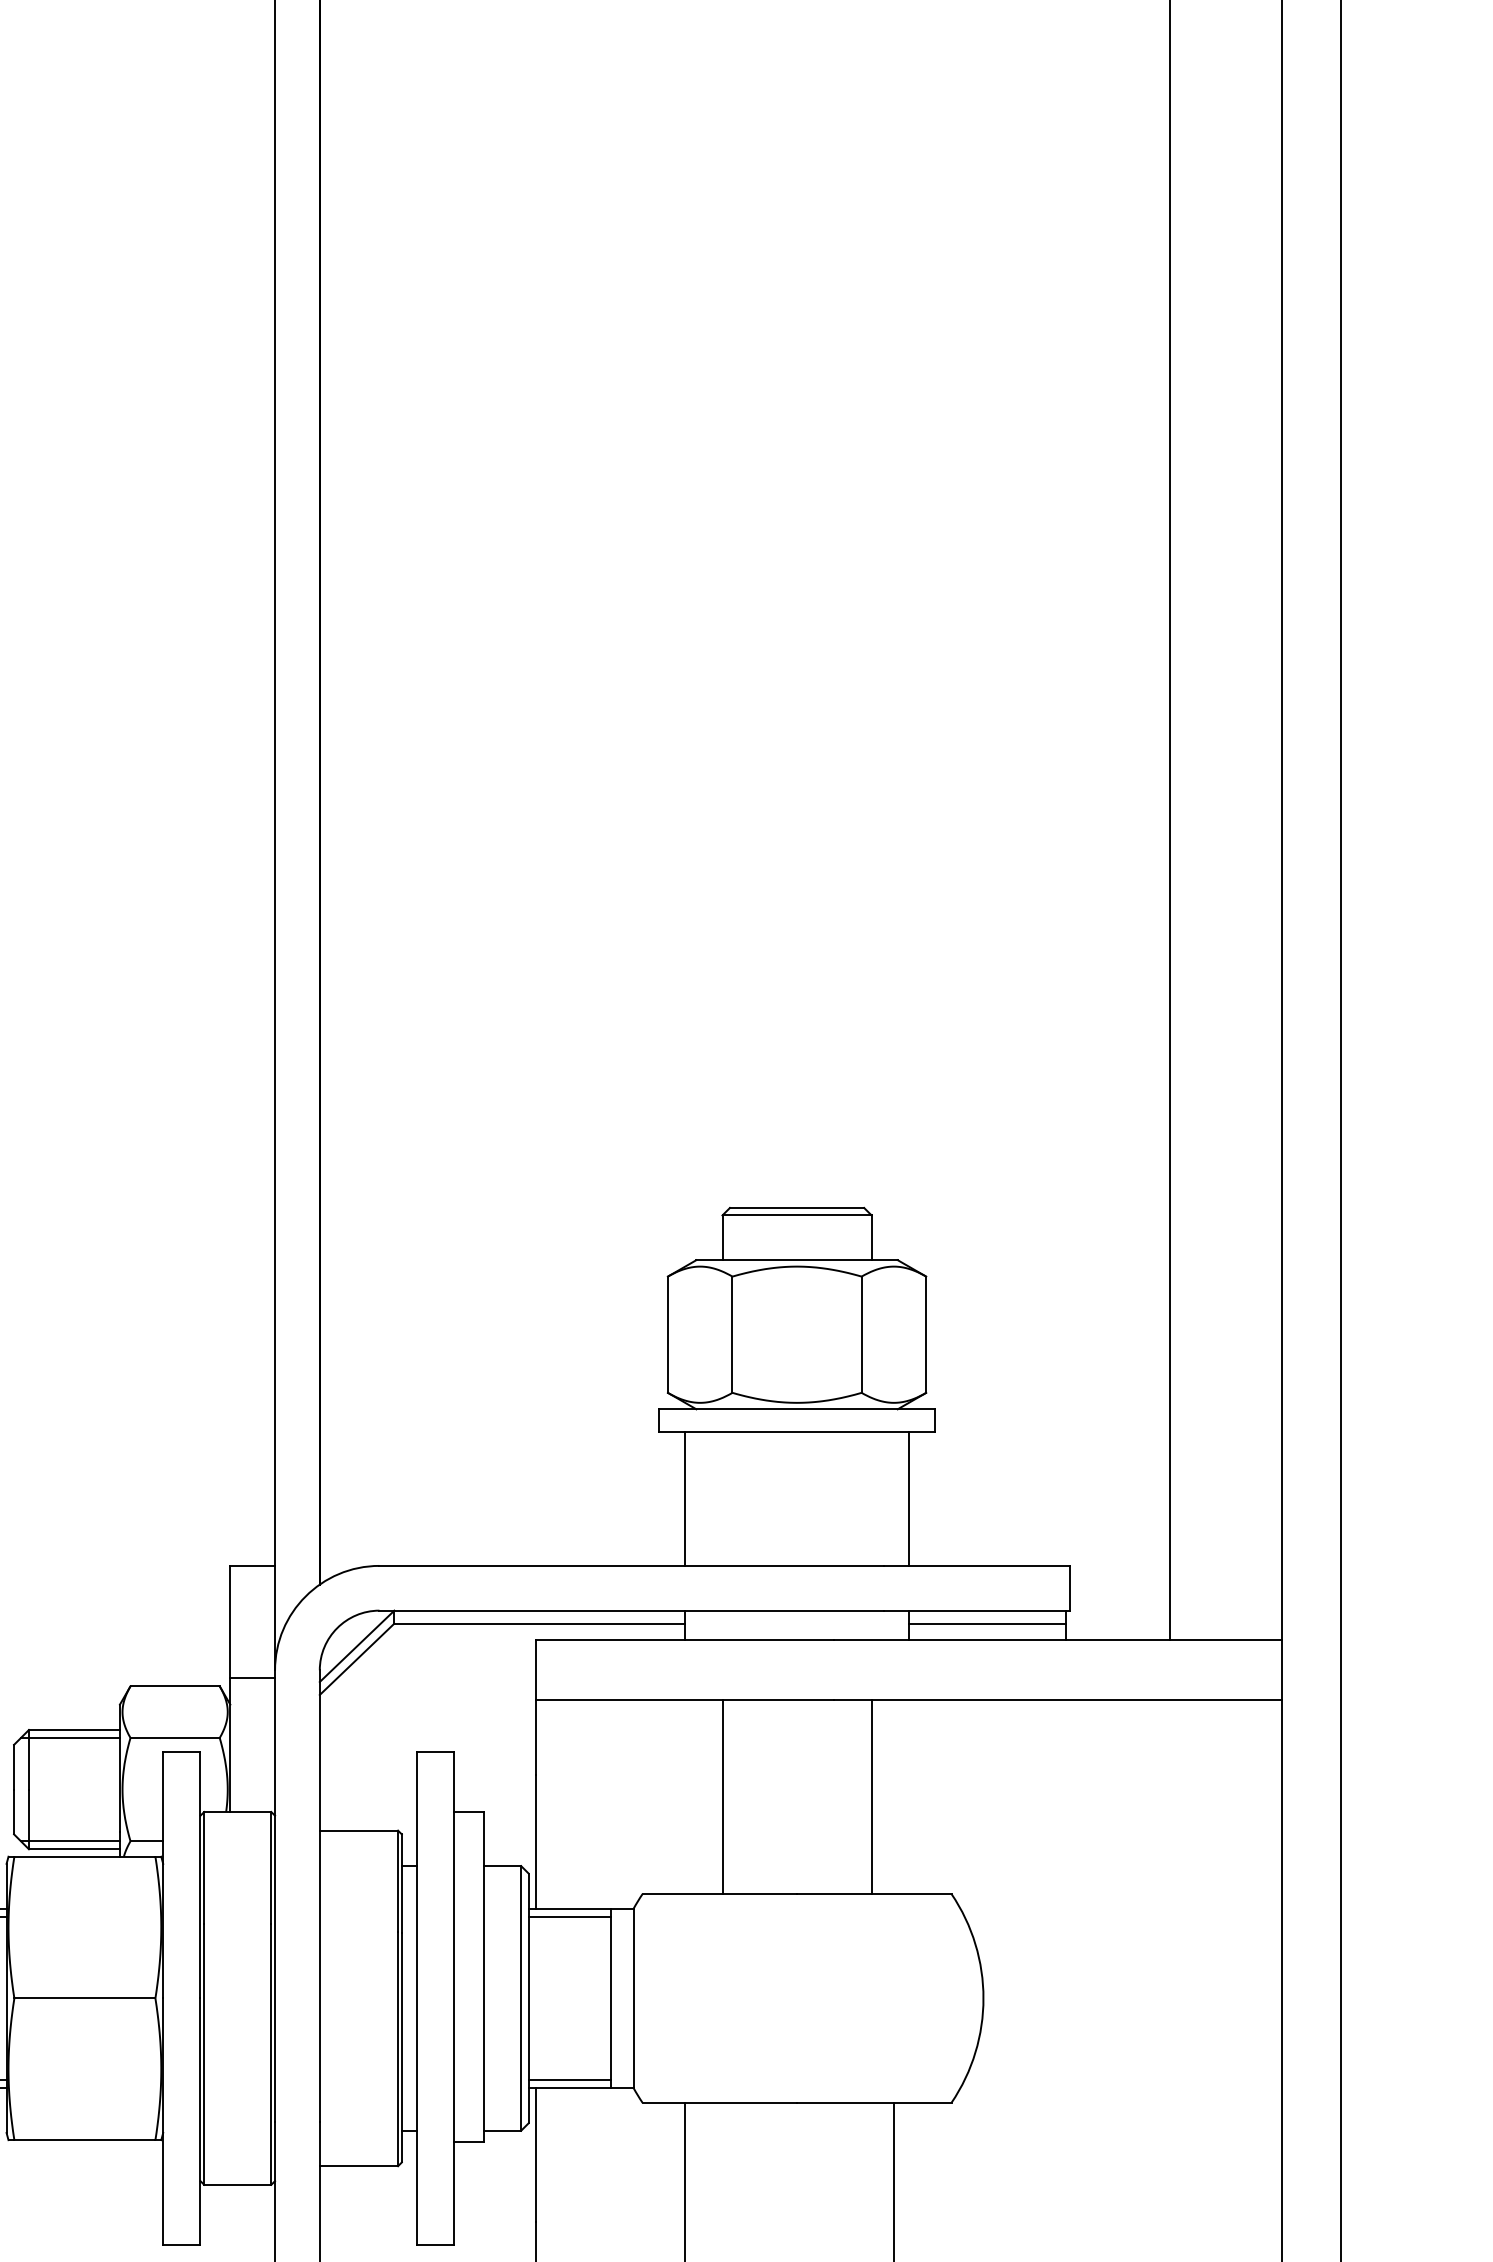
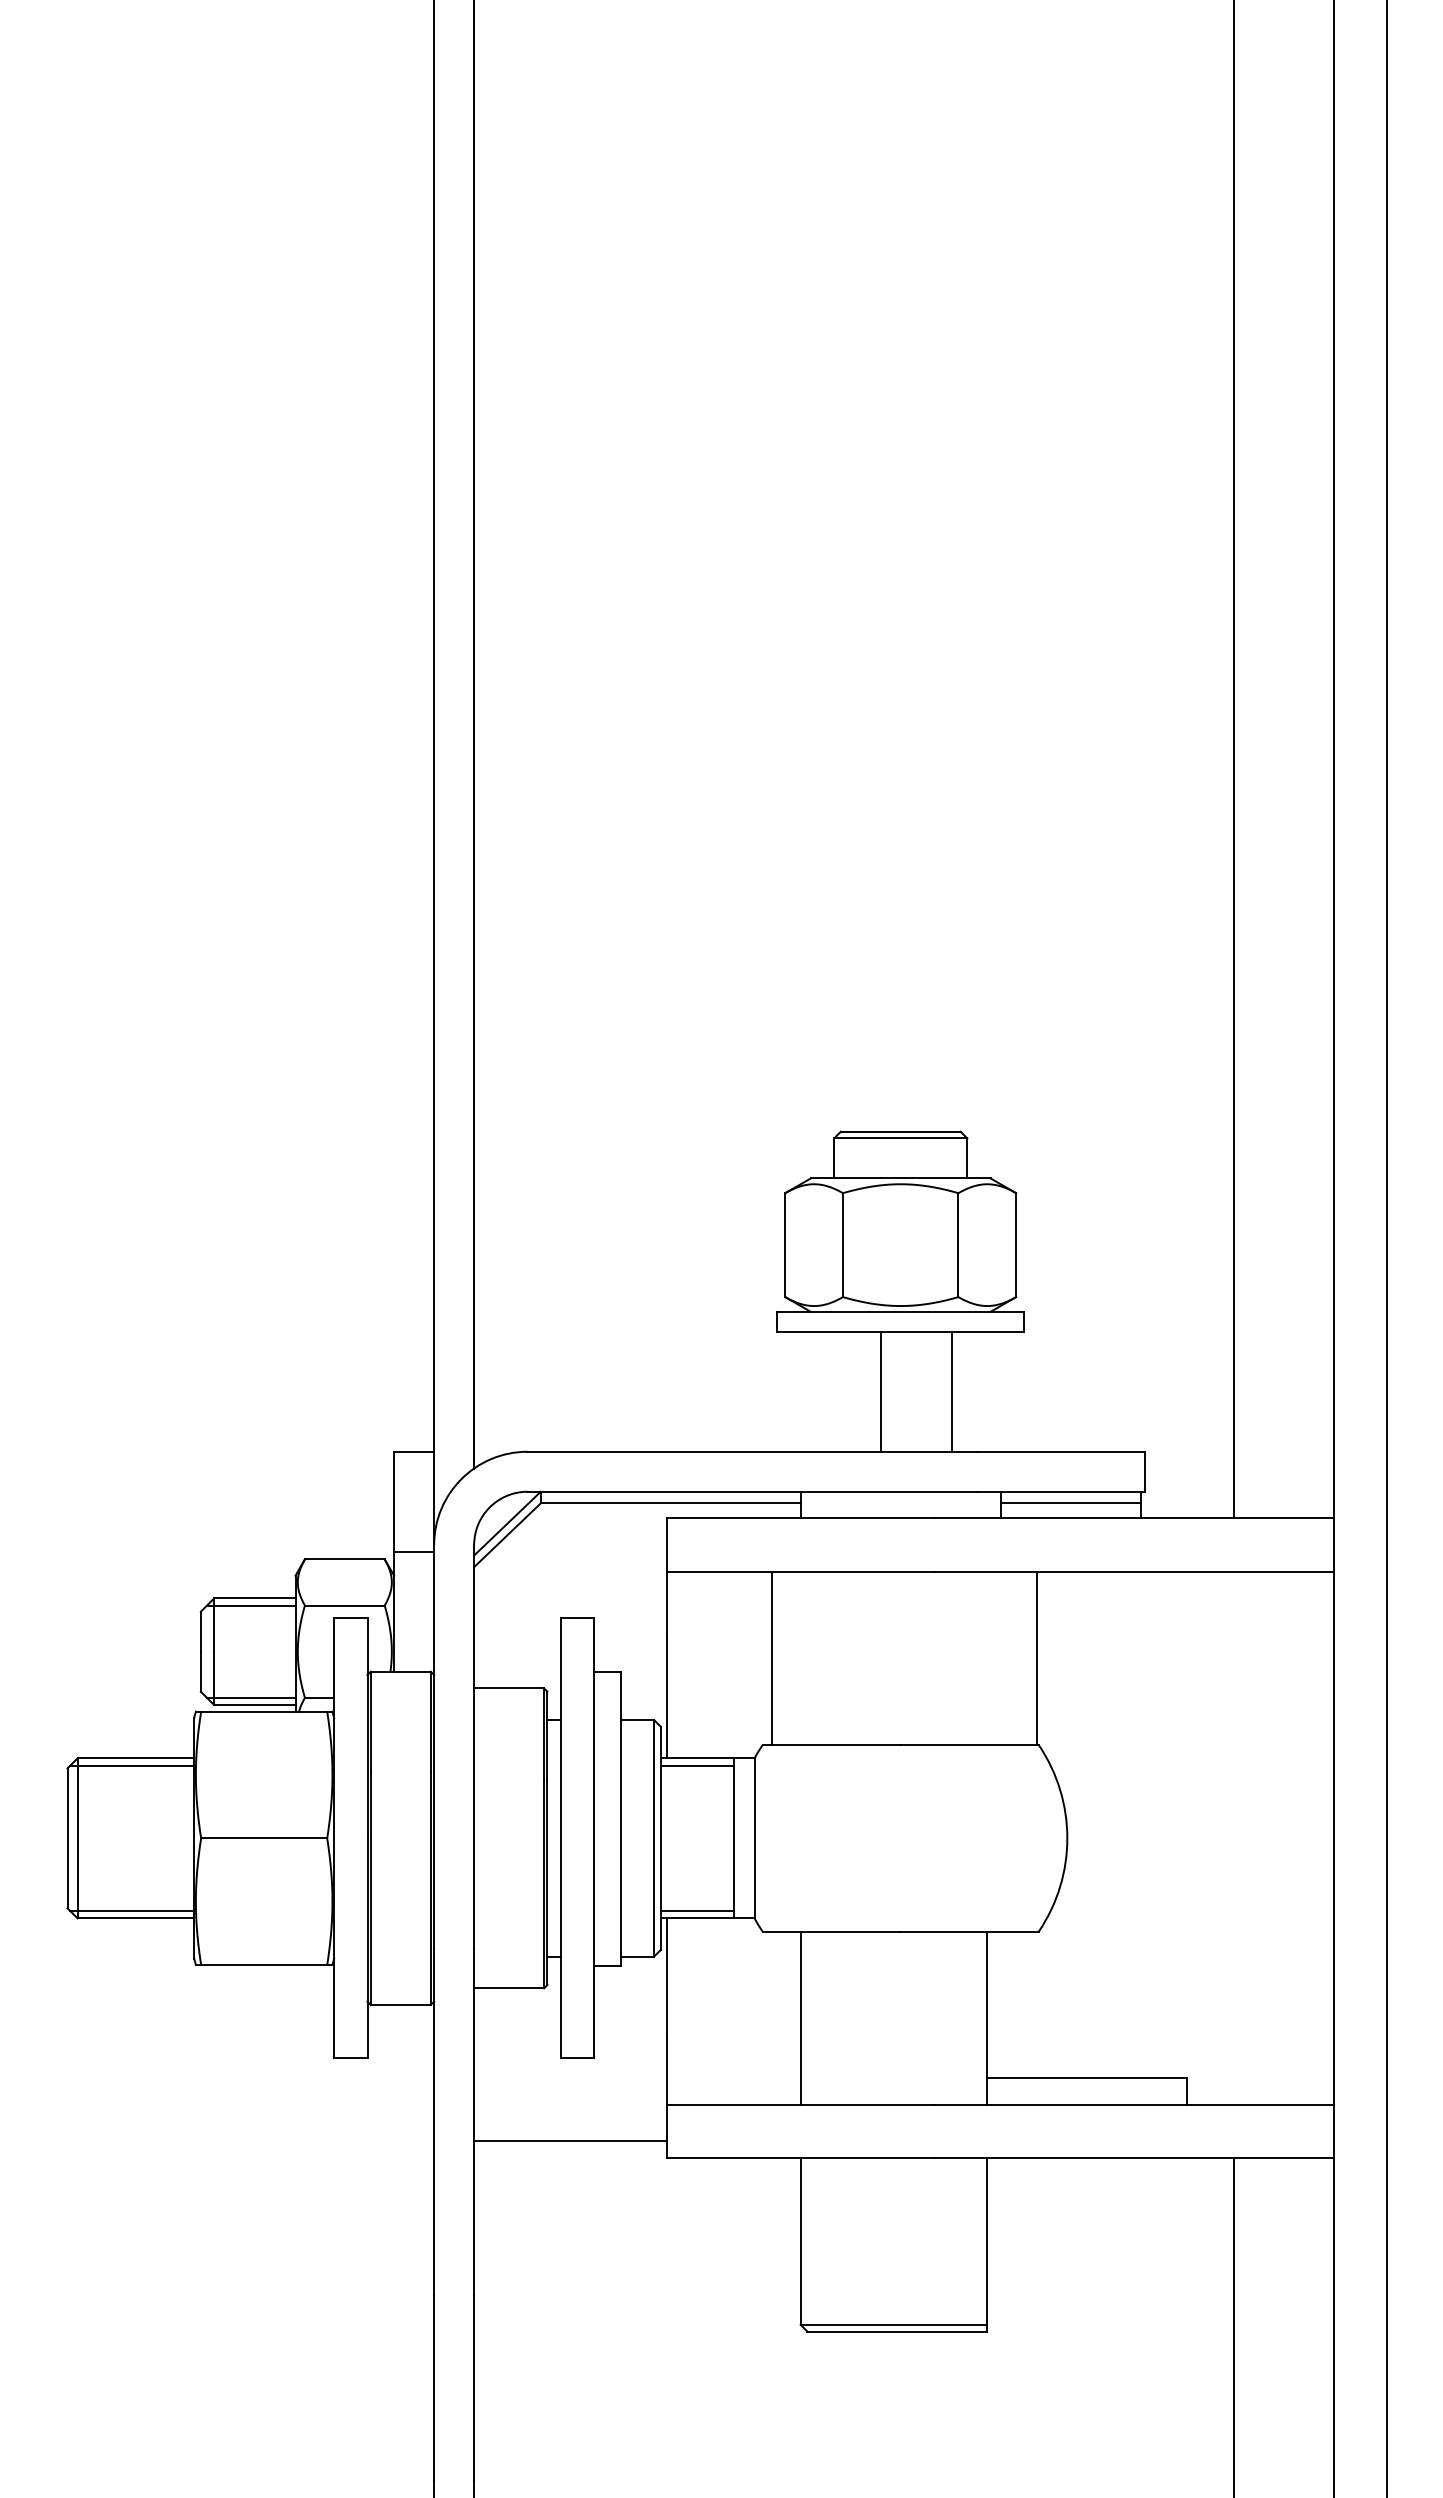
line: (684, 1498) -> (880, 1391), moved
line: (908, 1498) -> (951, 1391), moved
line: (722, 1797) -> (772, 1658), moved
line: (871, 1797) -> (1037, 1658), moved

